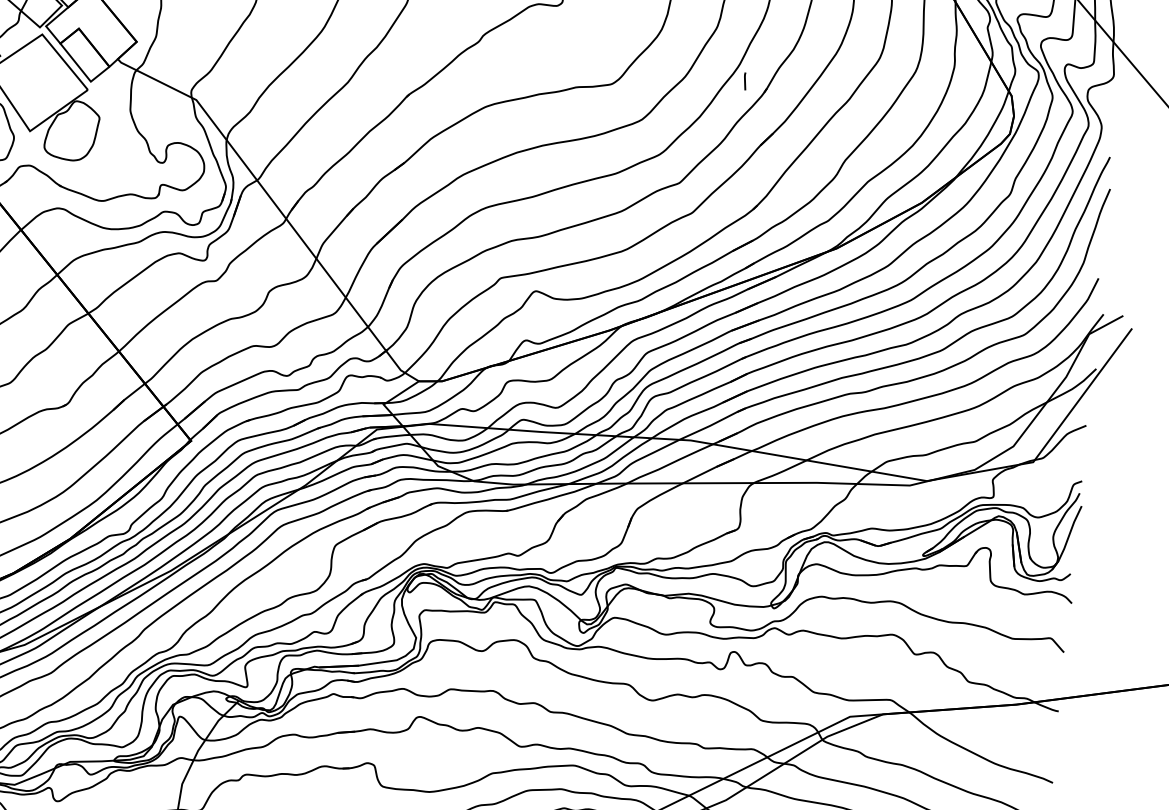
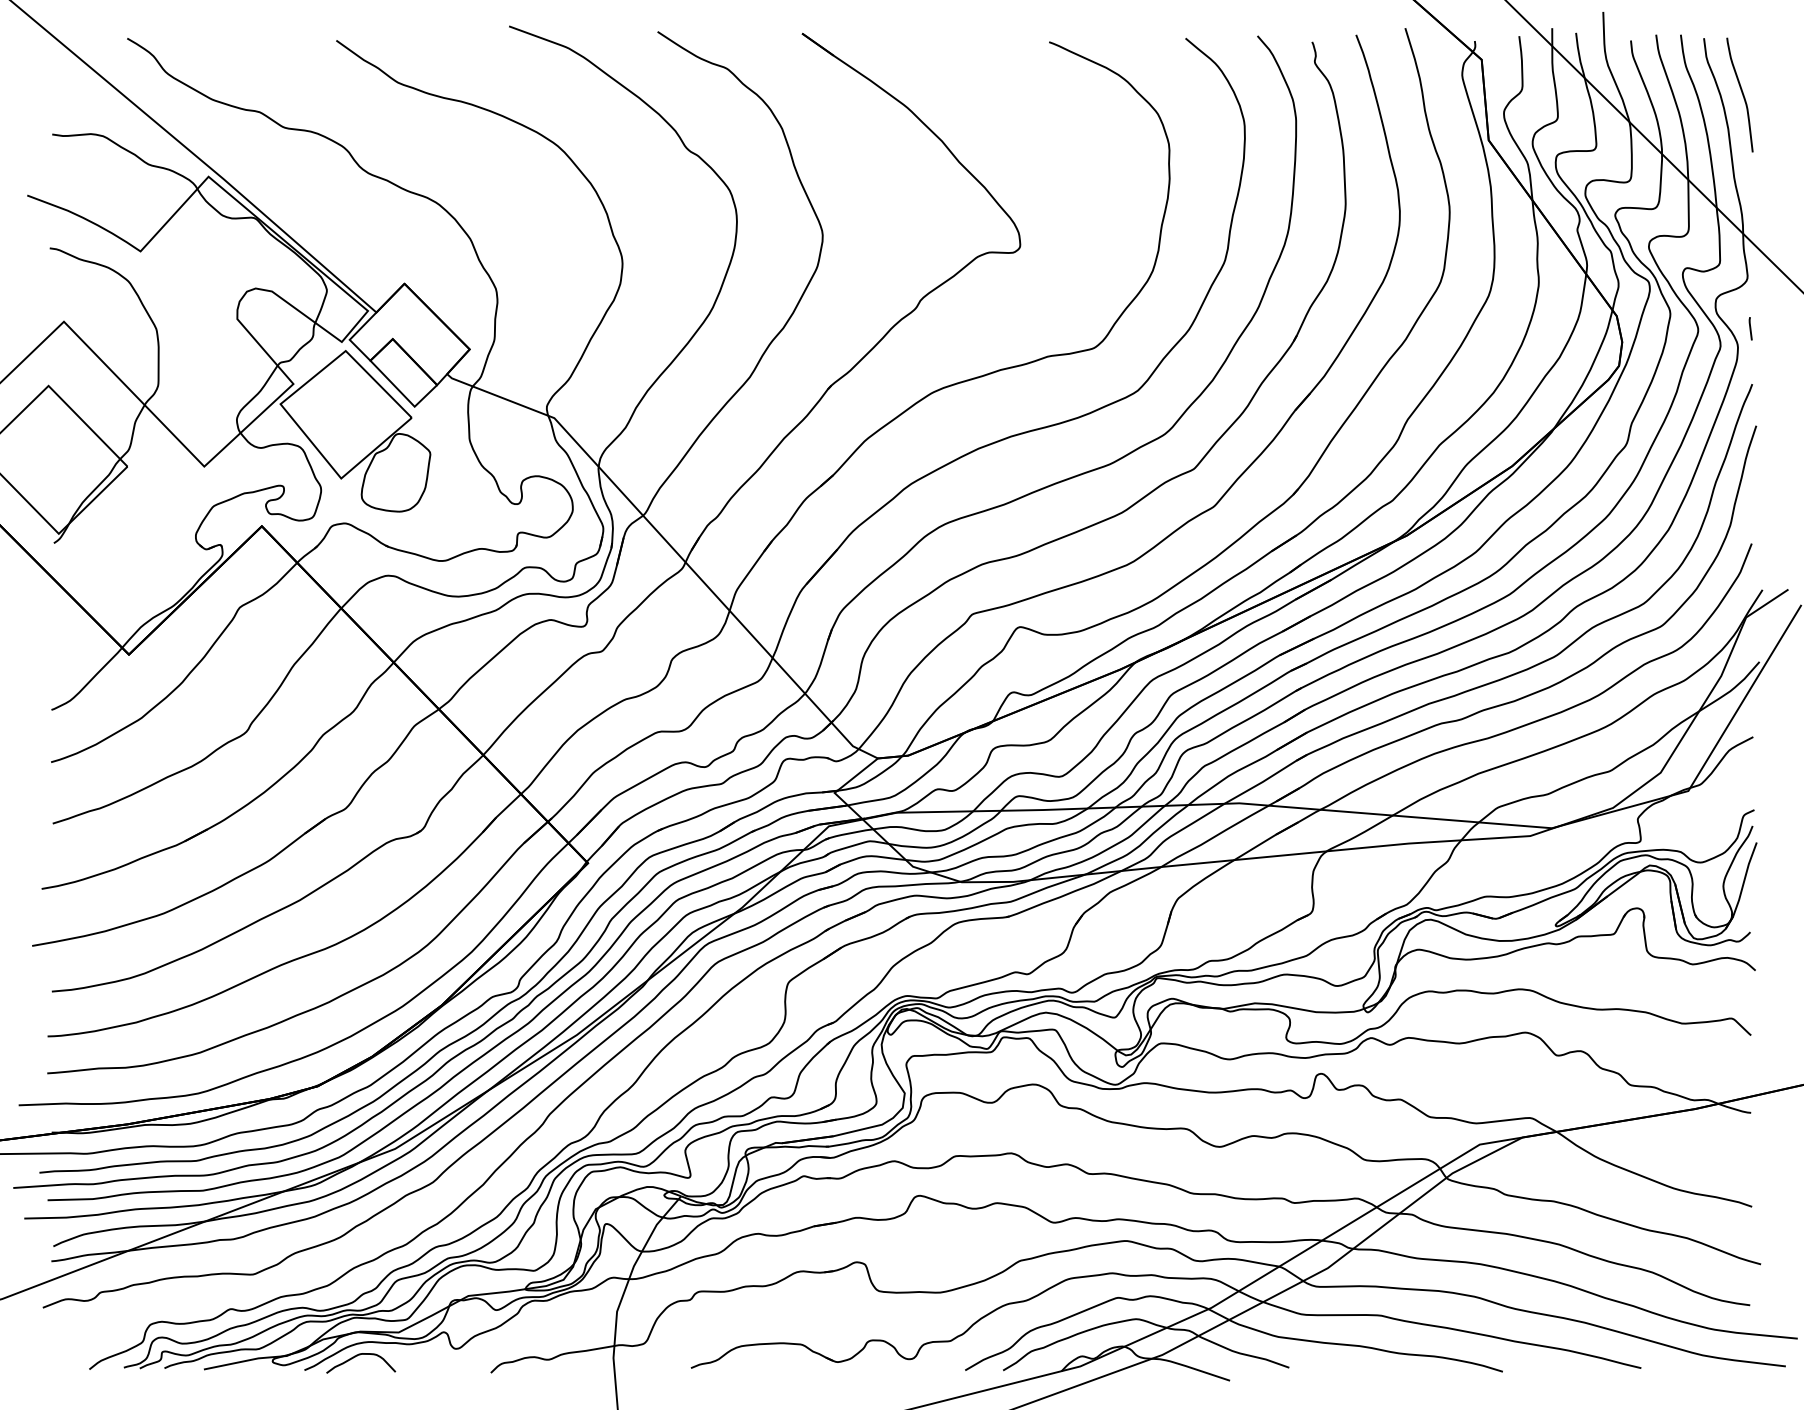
line: (745, 81) -> (1750, 328), moved

